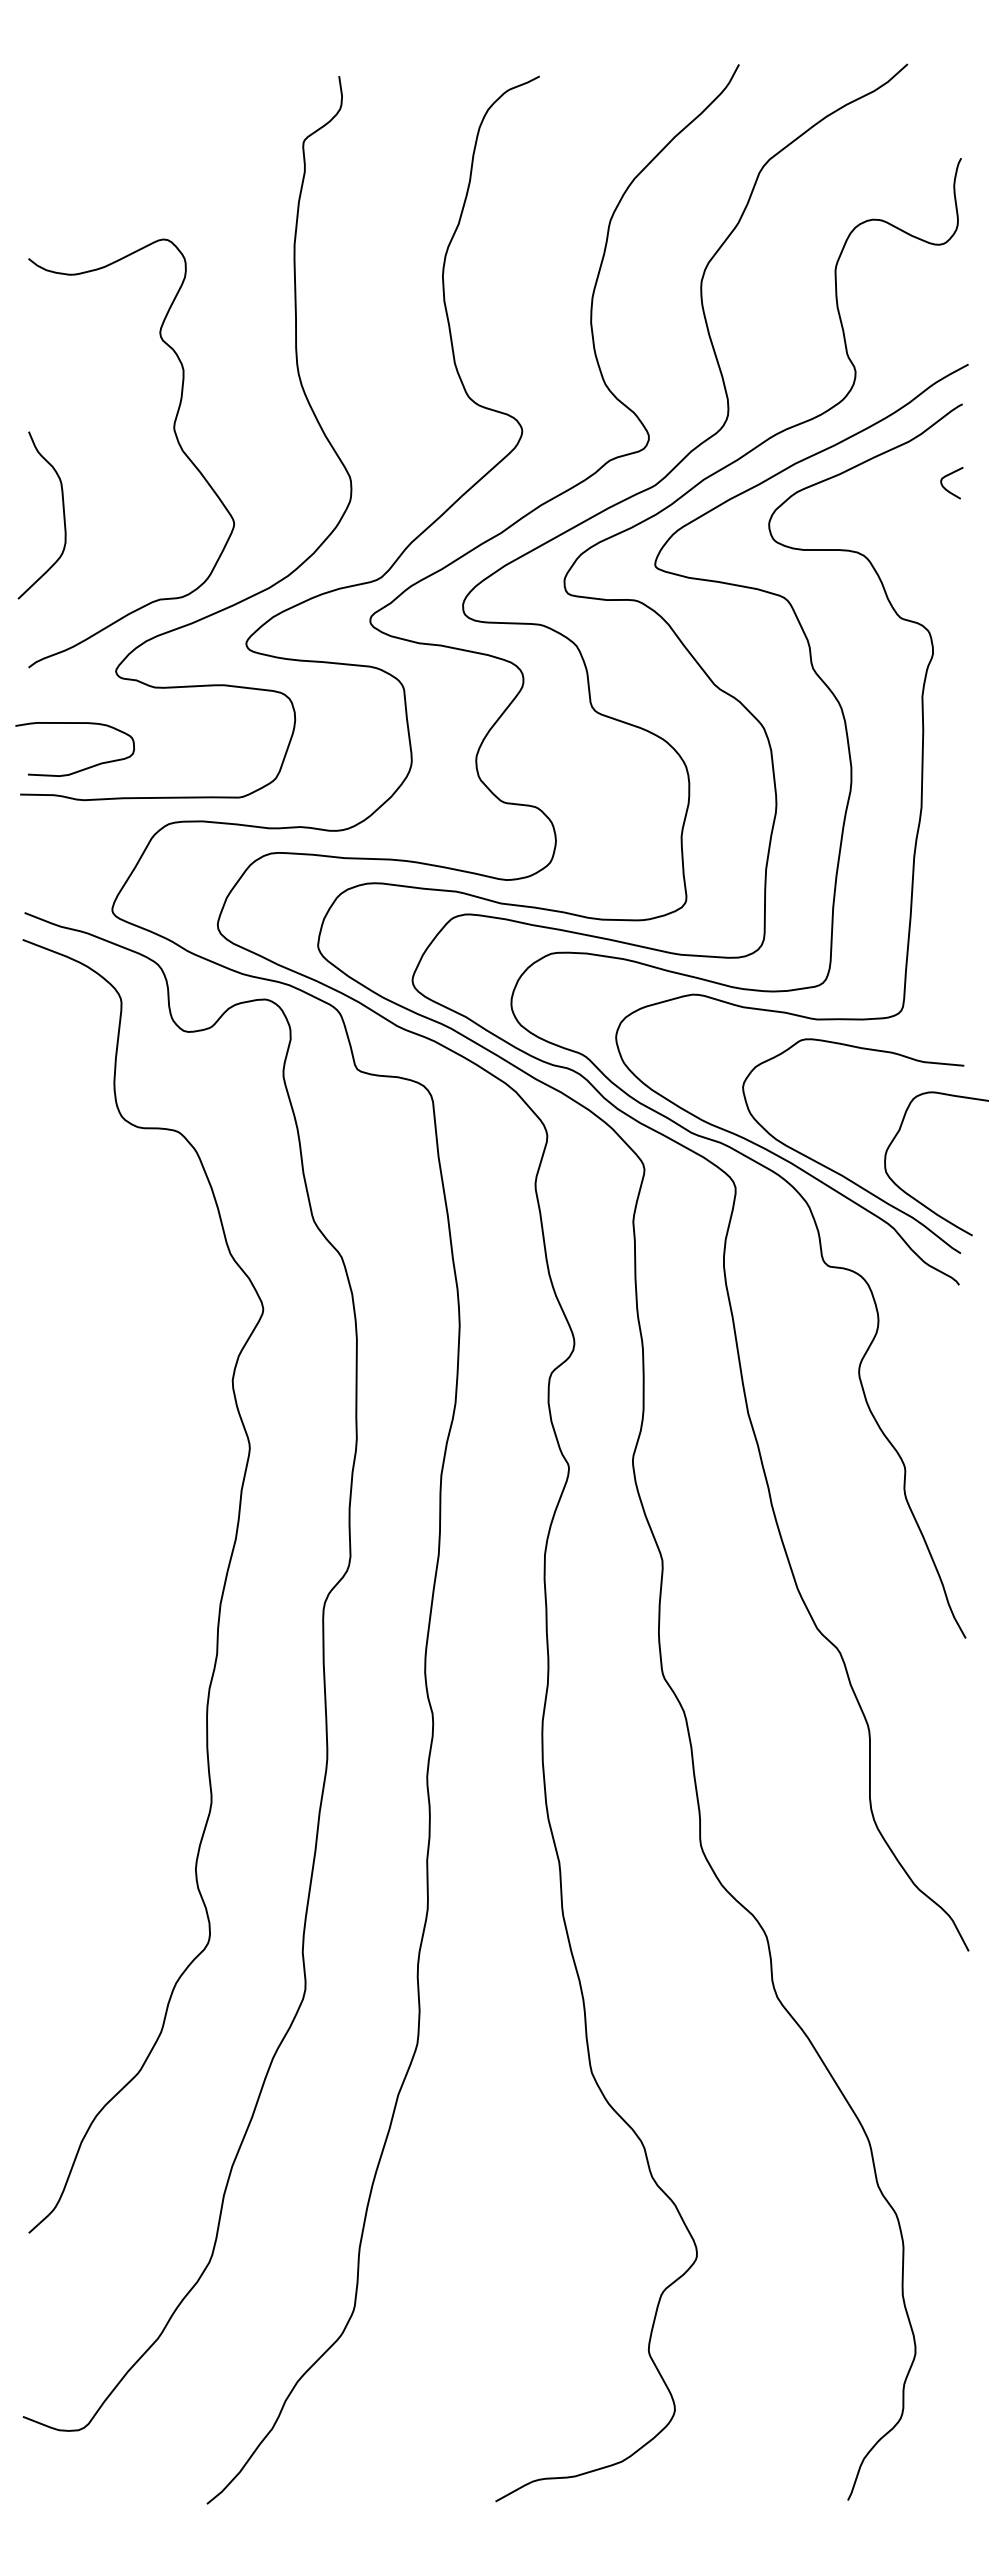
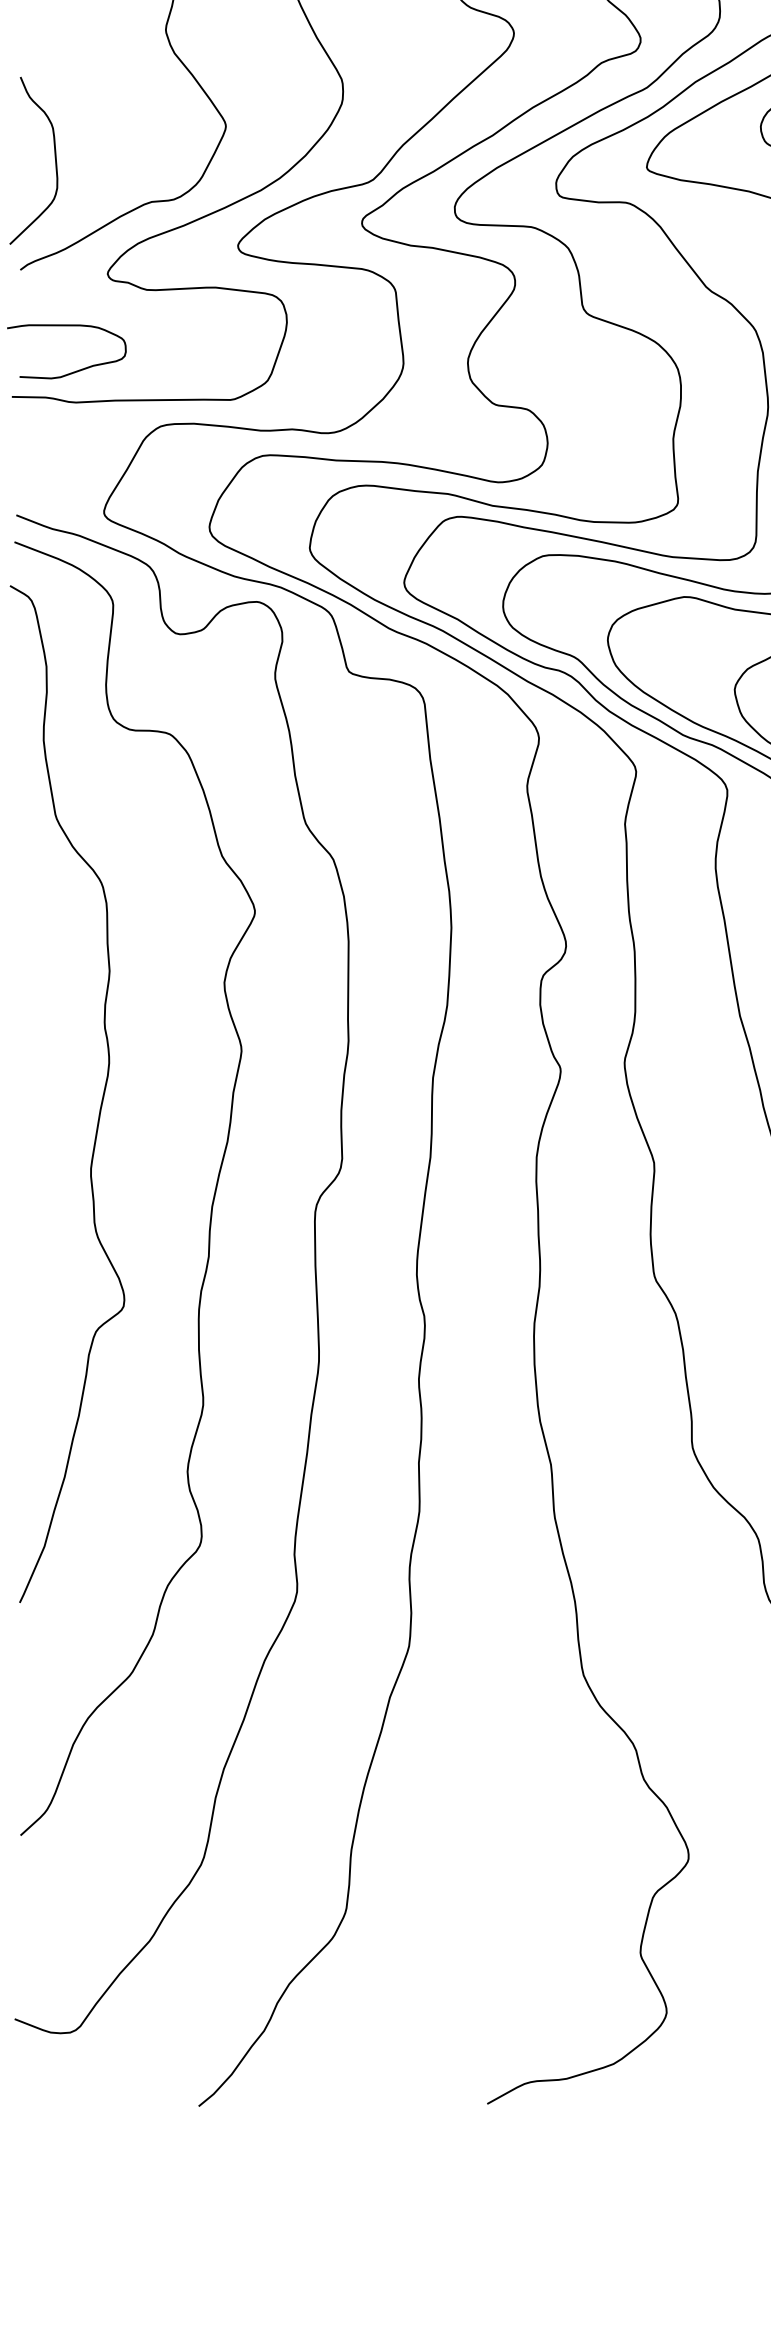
curve: (63, 515) -> (55, 160), moved
curve: (109, 1498) -> (101, 1100), added

